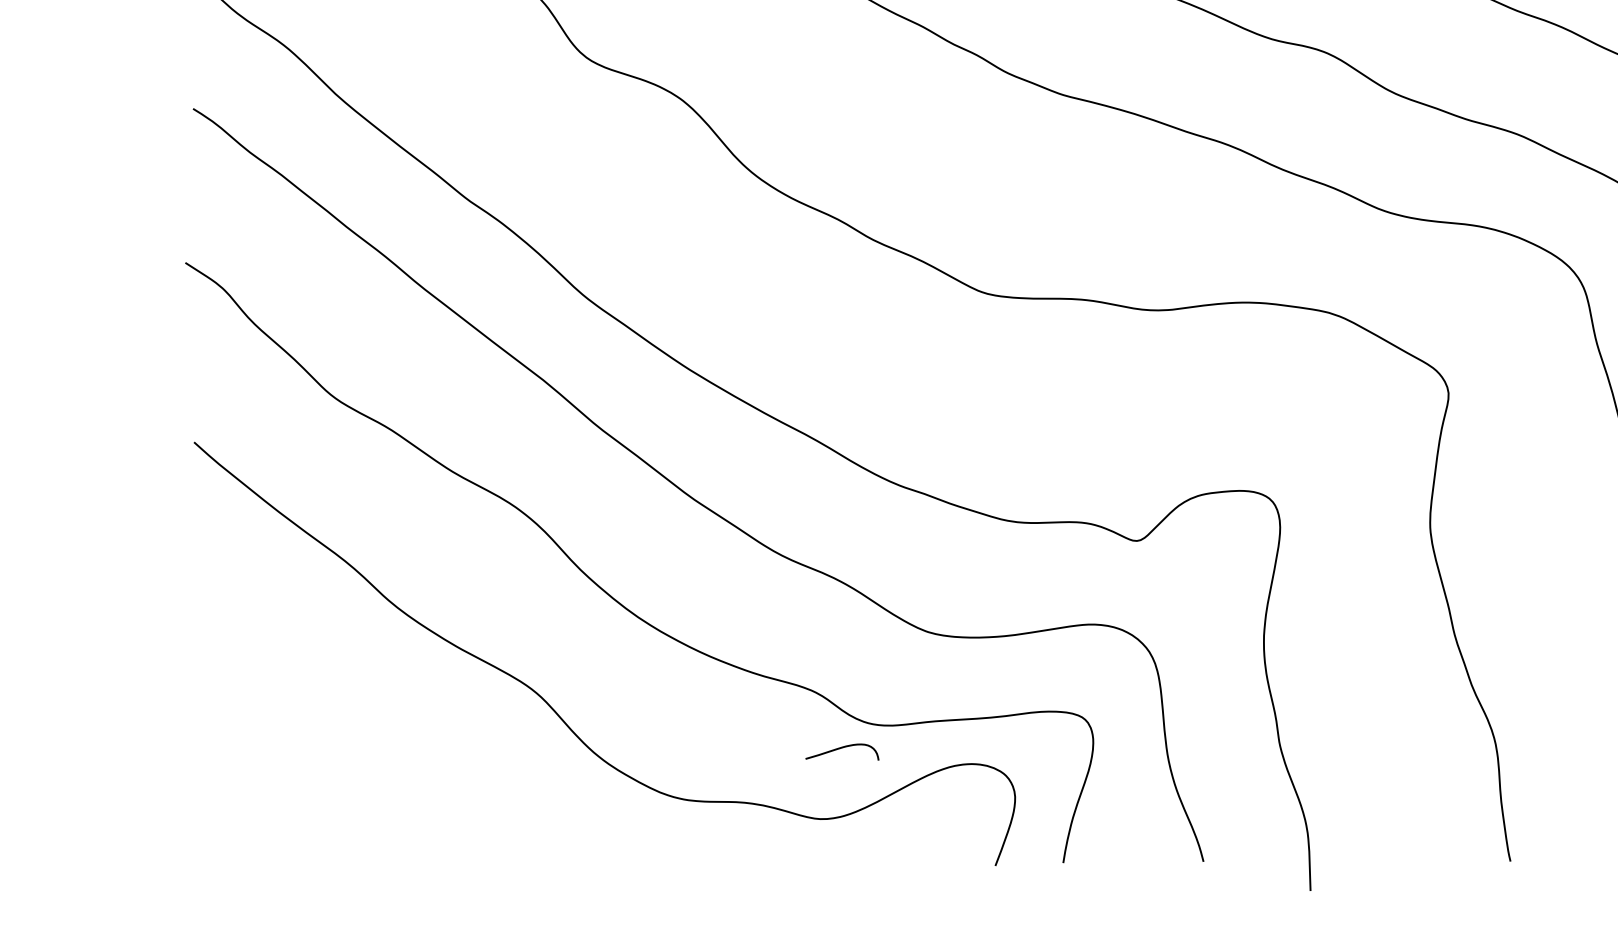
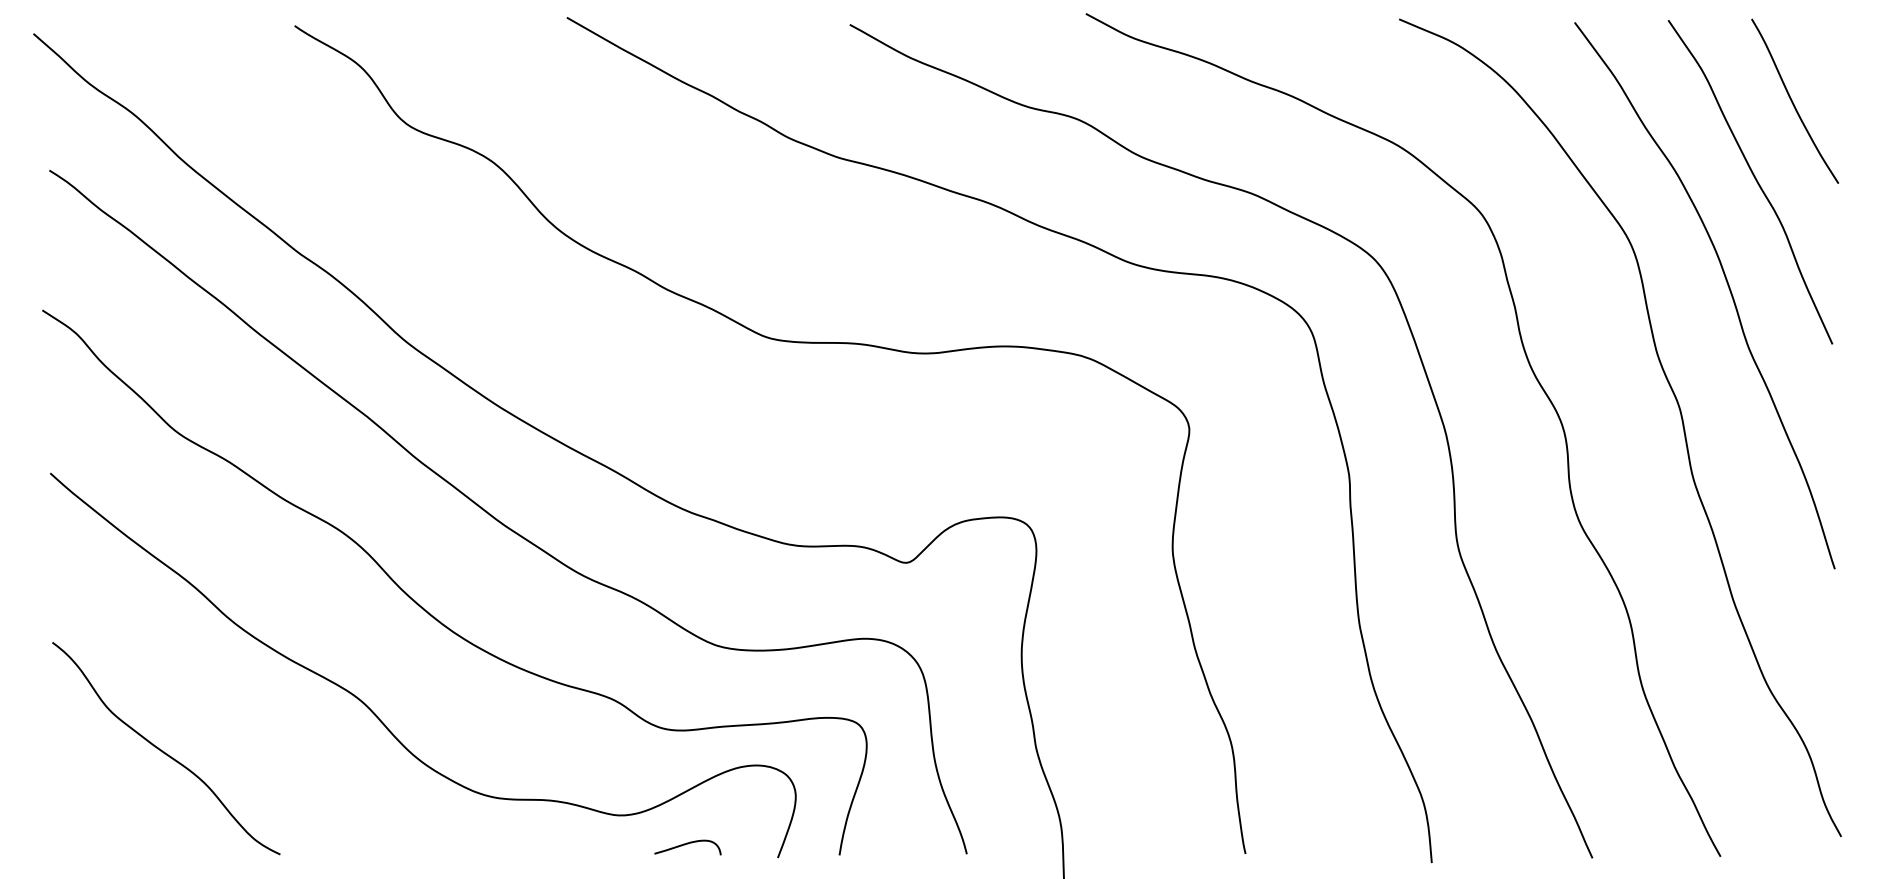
curve: (319, 748) -> (164, 751), added
curve: (839, 749) -> (685, 845), moved

